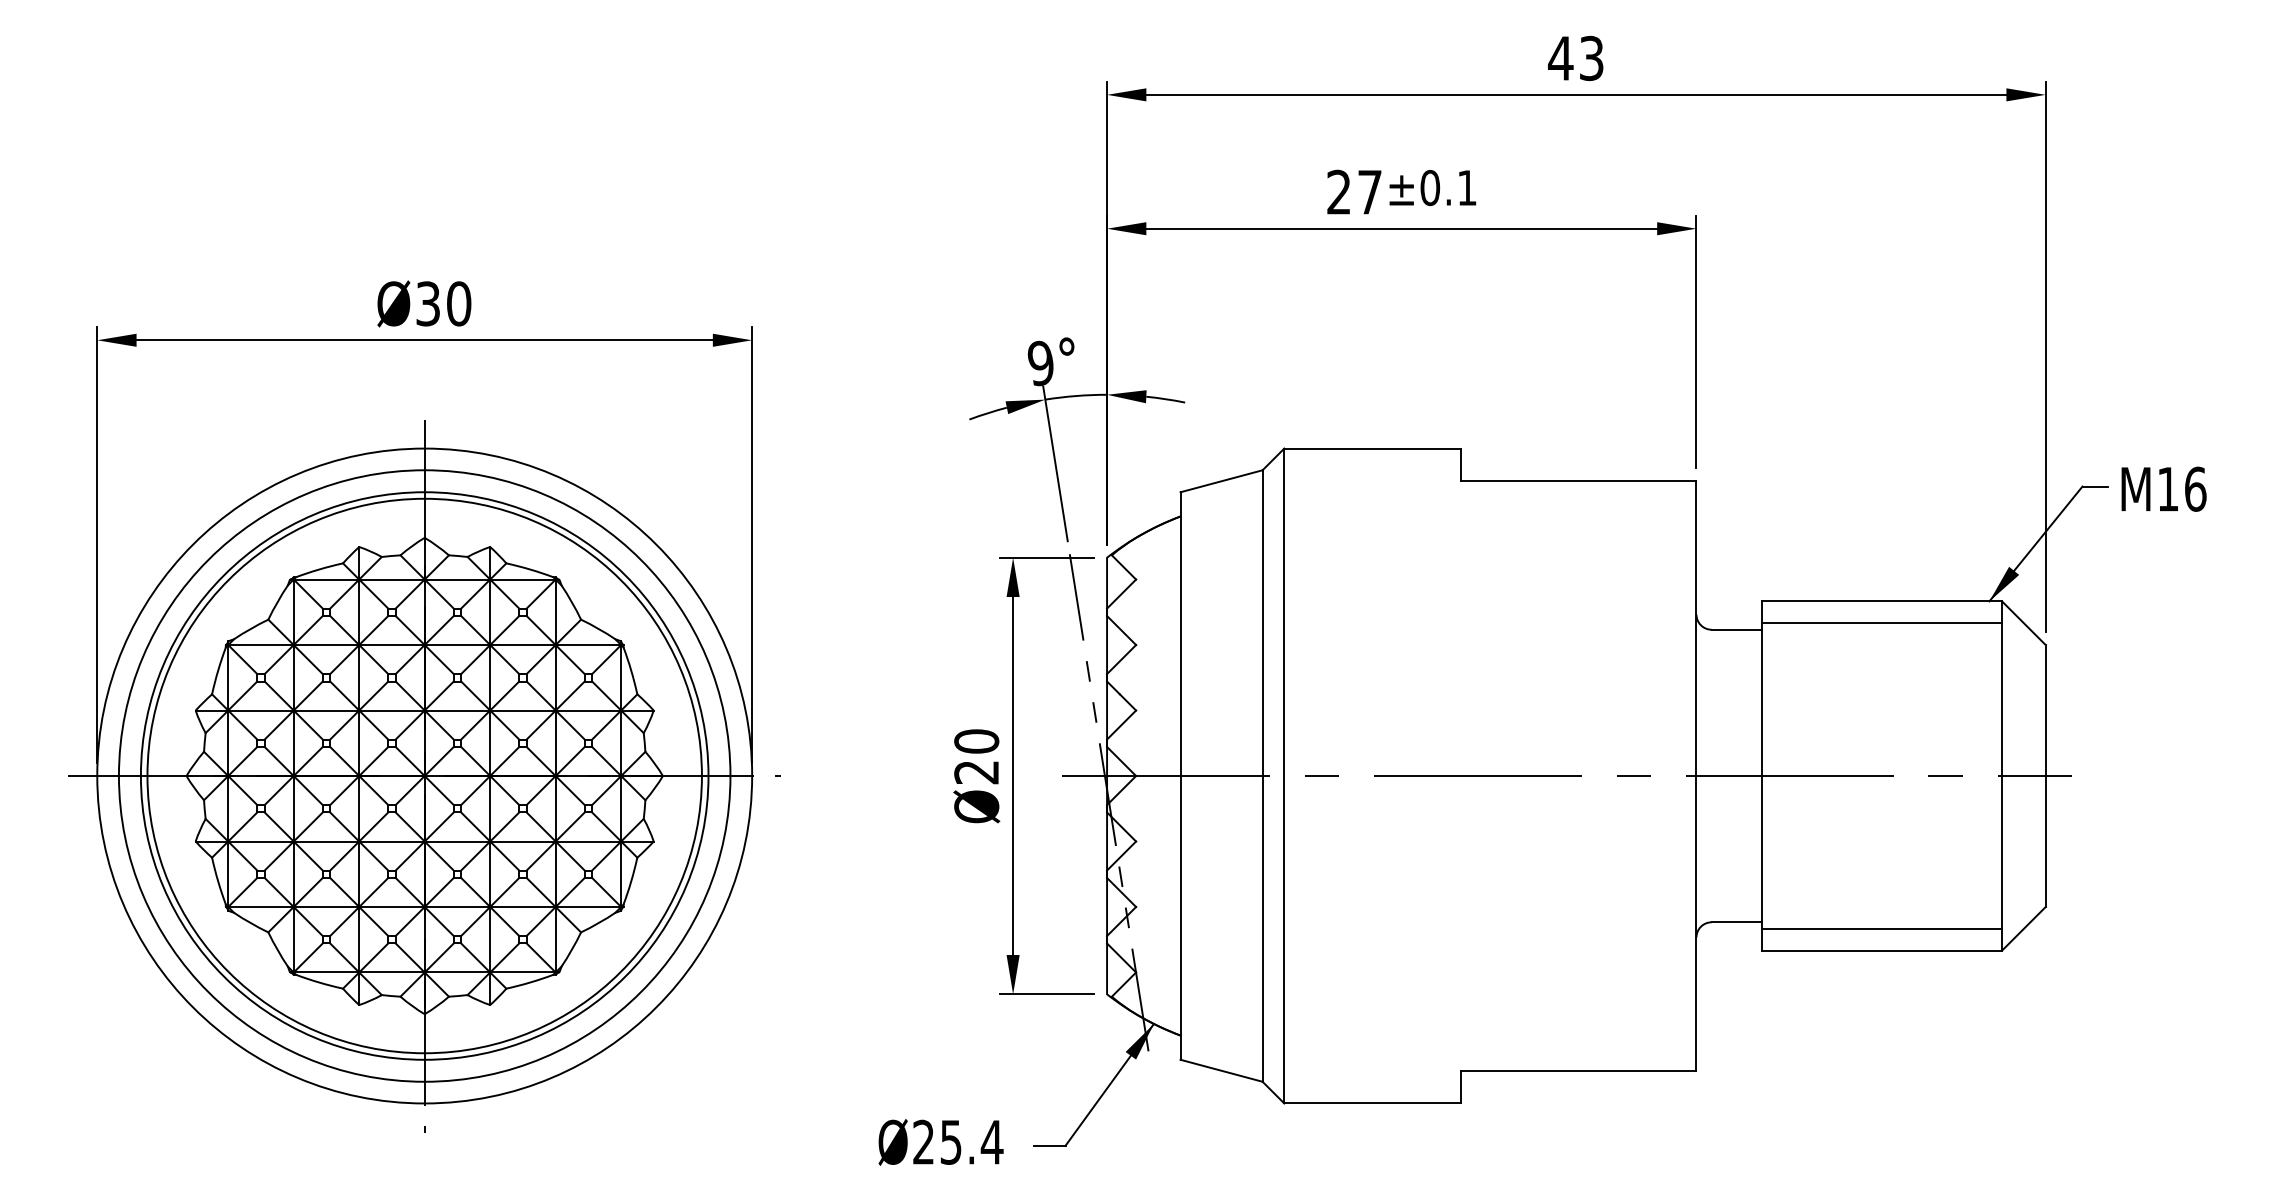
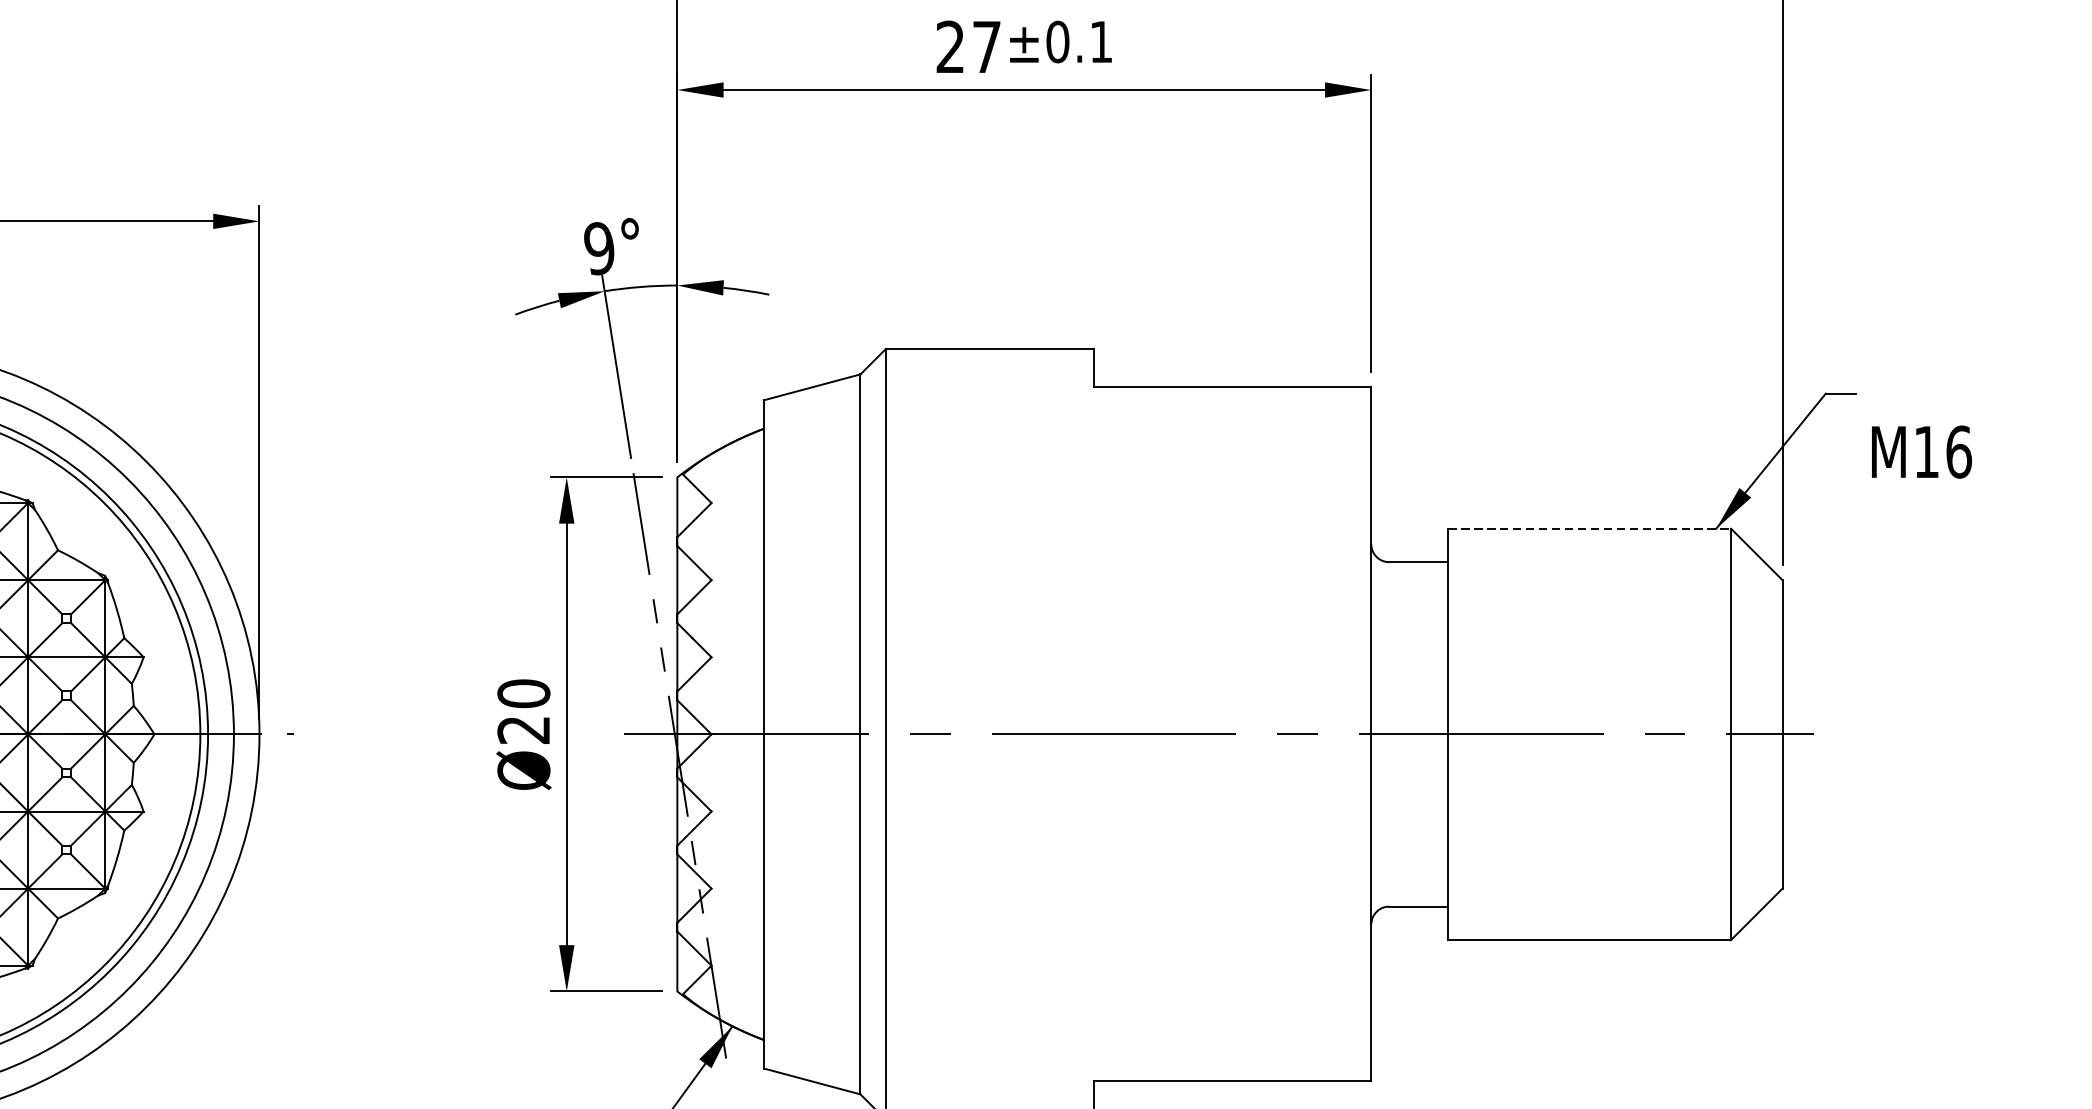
text: (2163, 488) -> (1921, 451), moved
line: (1882, 601) -> (1590, 528), solid -> dashed
line: (1881, 623) -> (1589, 554), removed
line: (1881, 928) -> (1589, 913), removed

